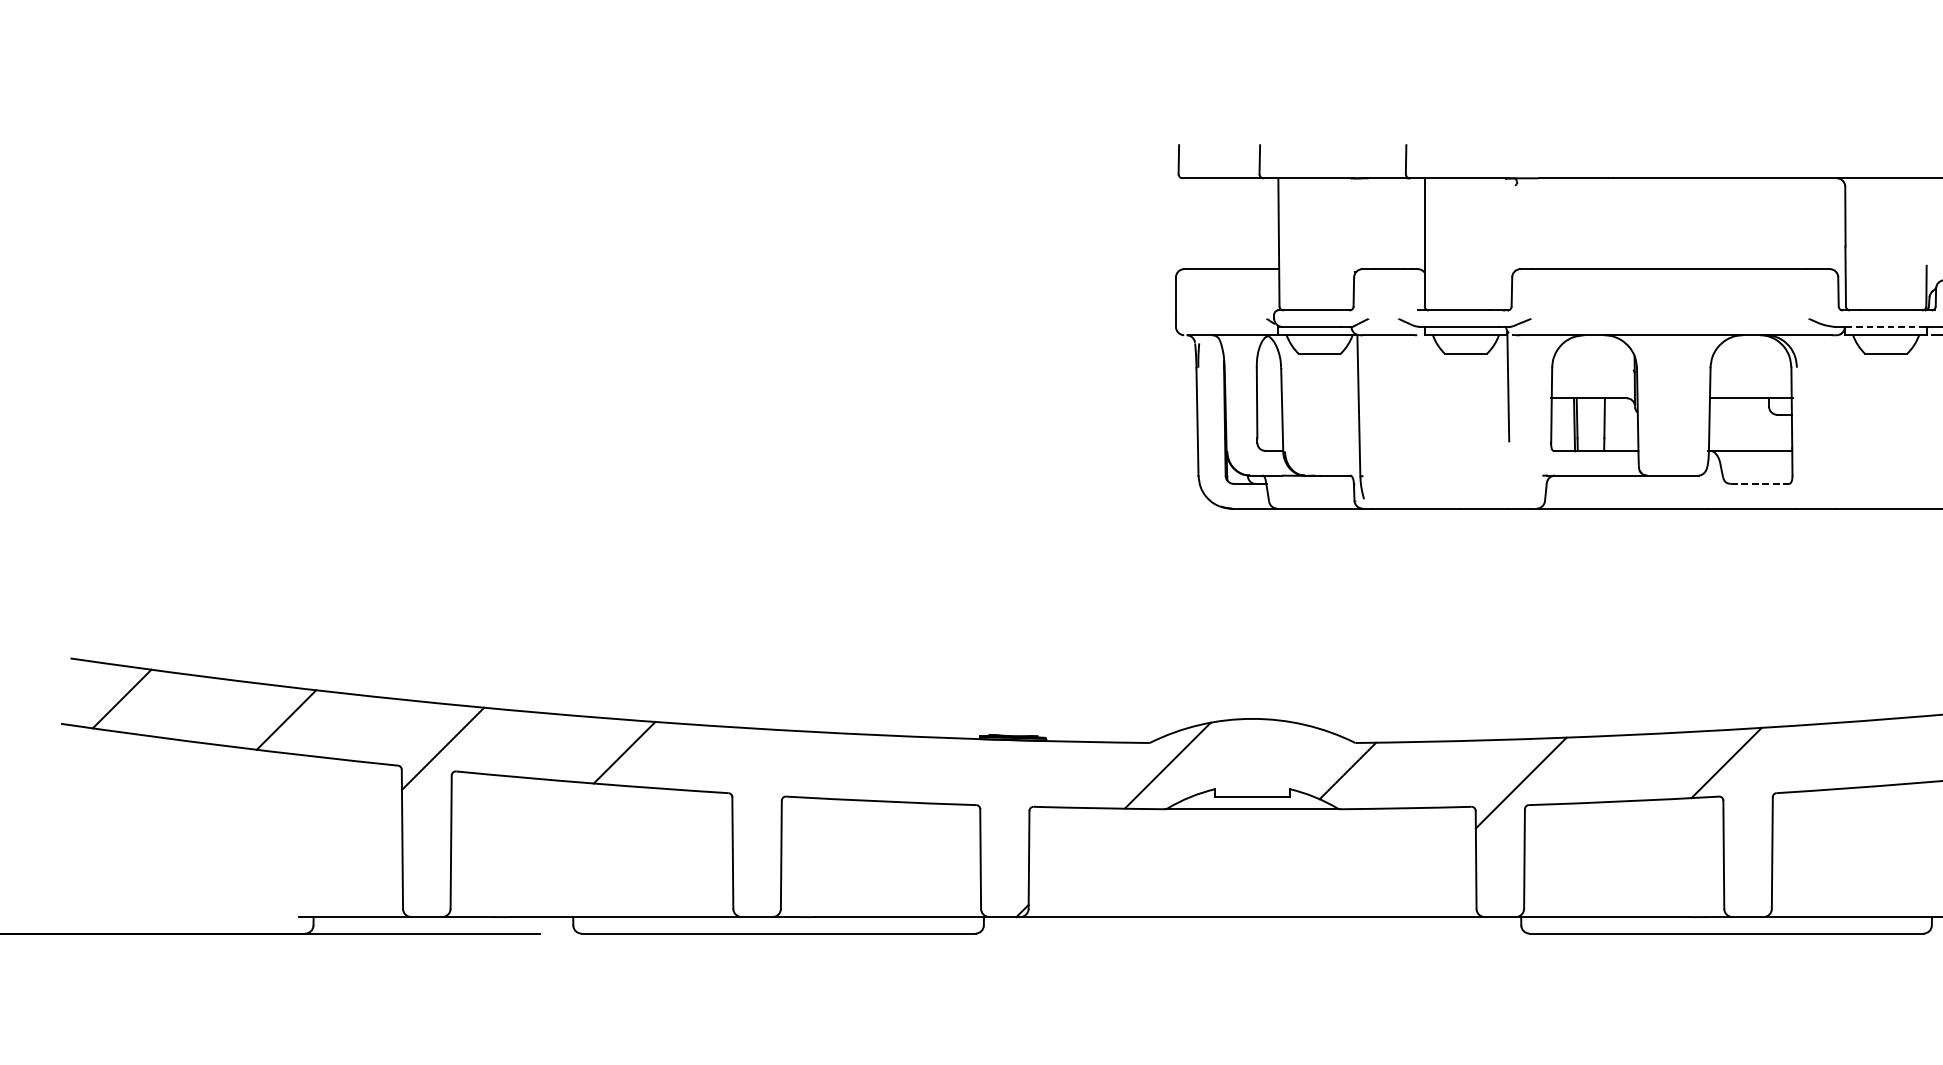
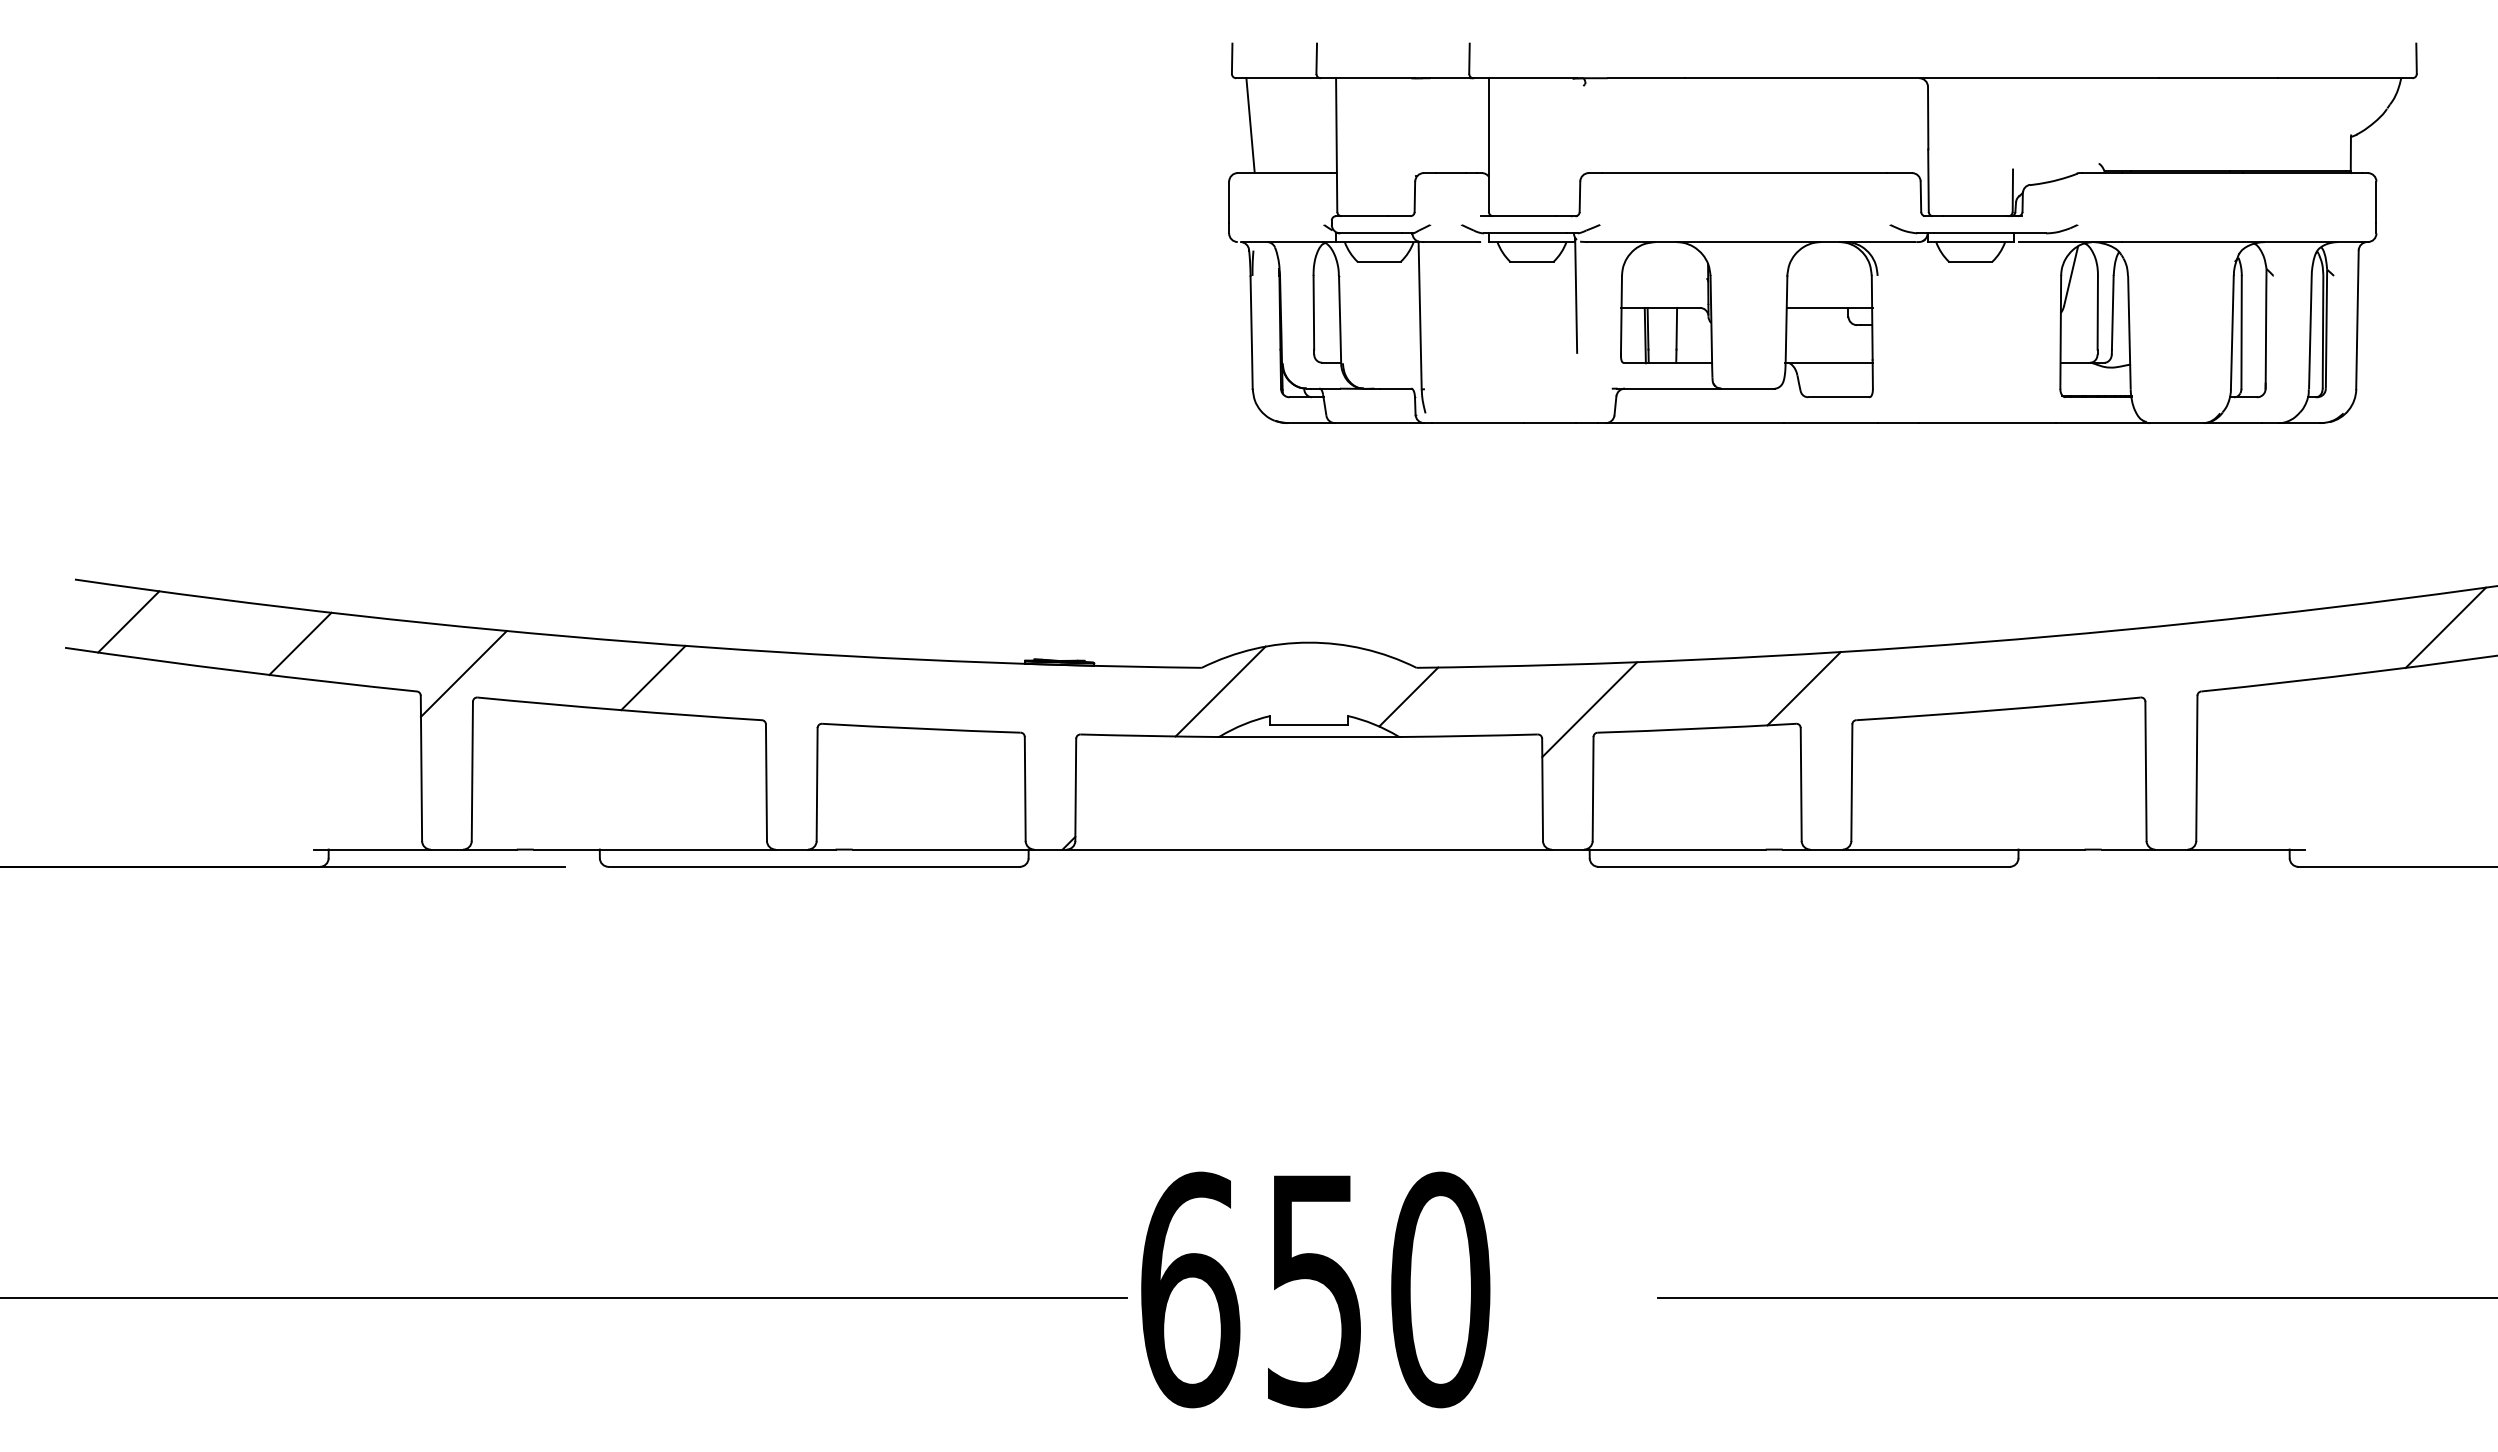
line: (1196, 223) -> (1250, 125), added
line: (1887, 327) -> (1972, 233), dashed -> solid
line: (1760, 484) -> (1839, 397), dashed -> solid

